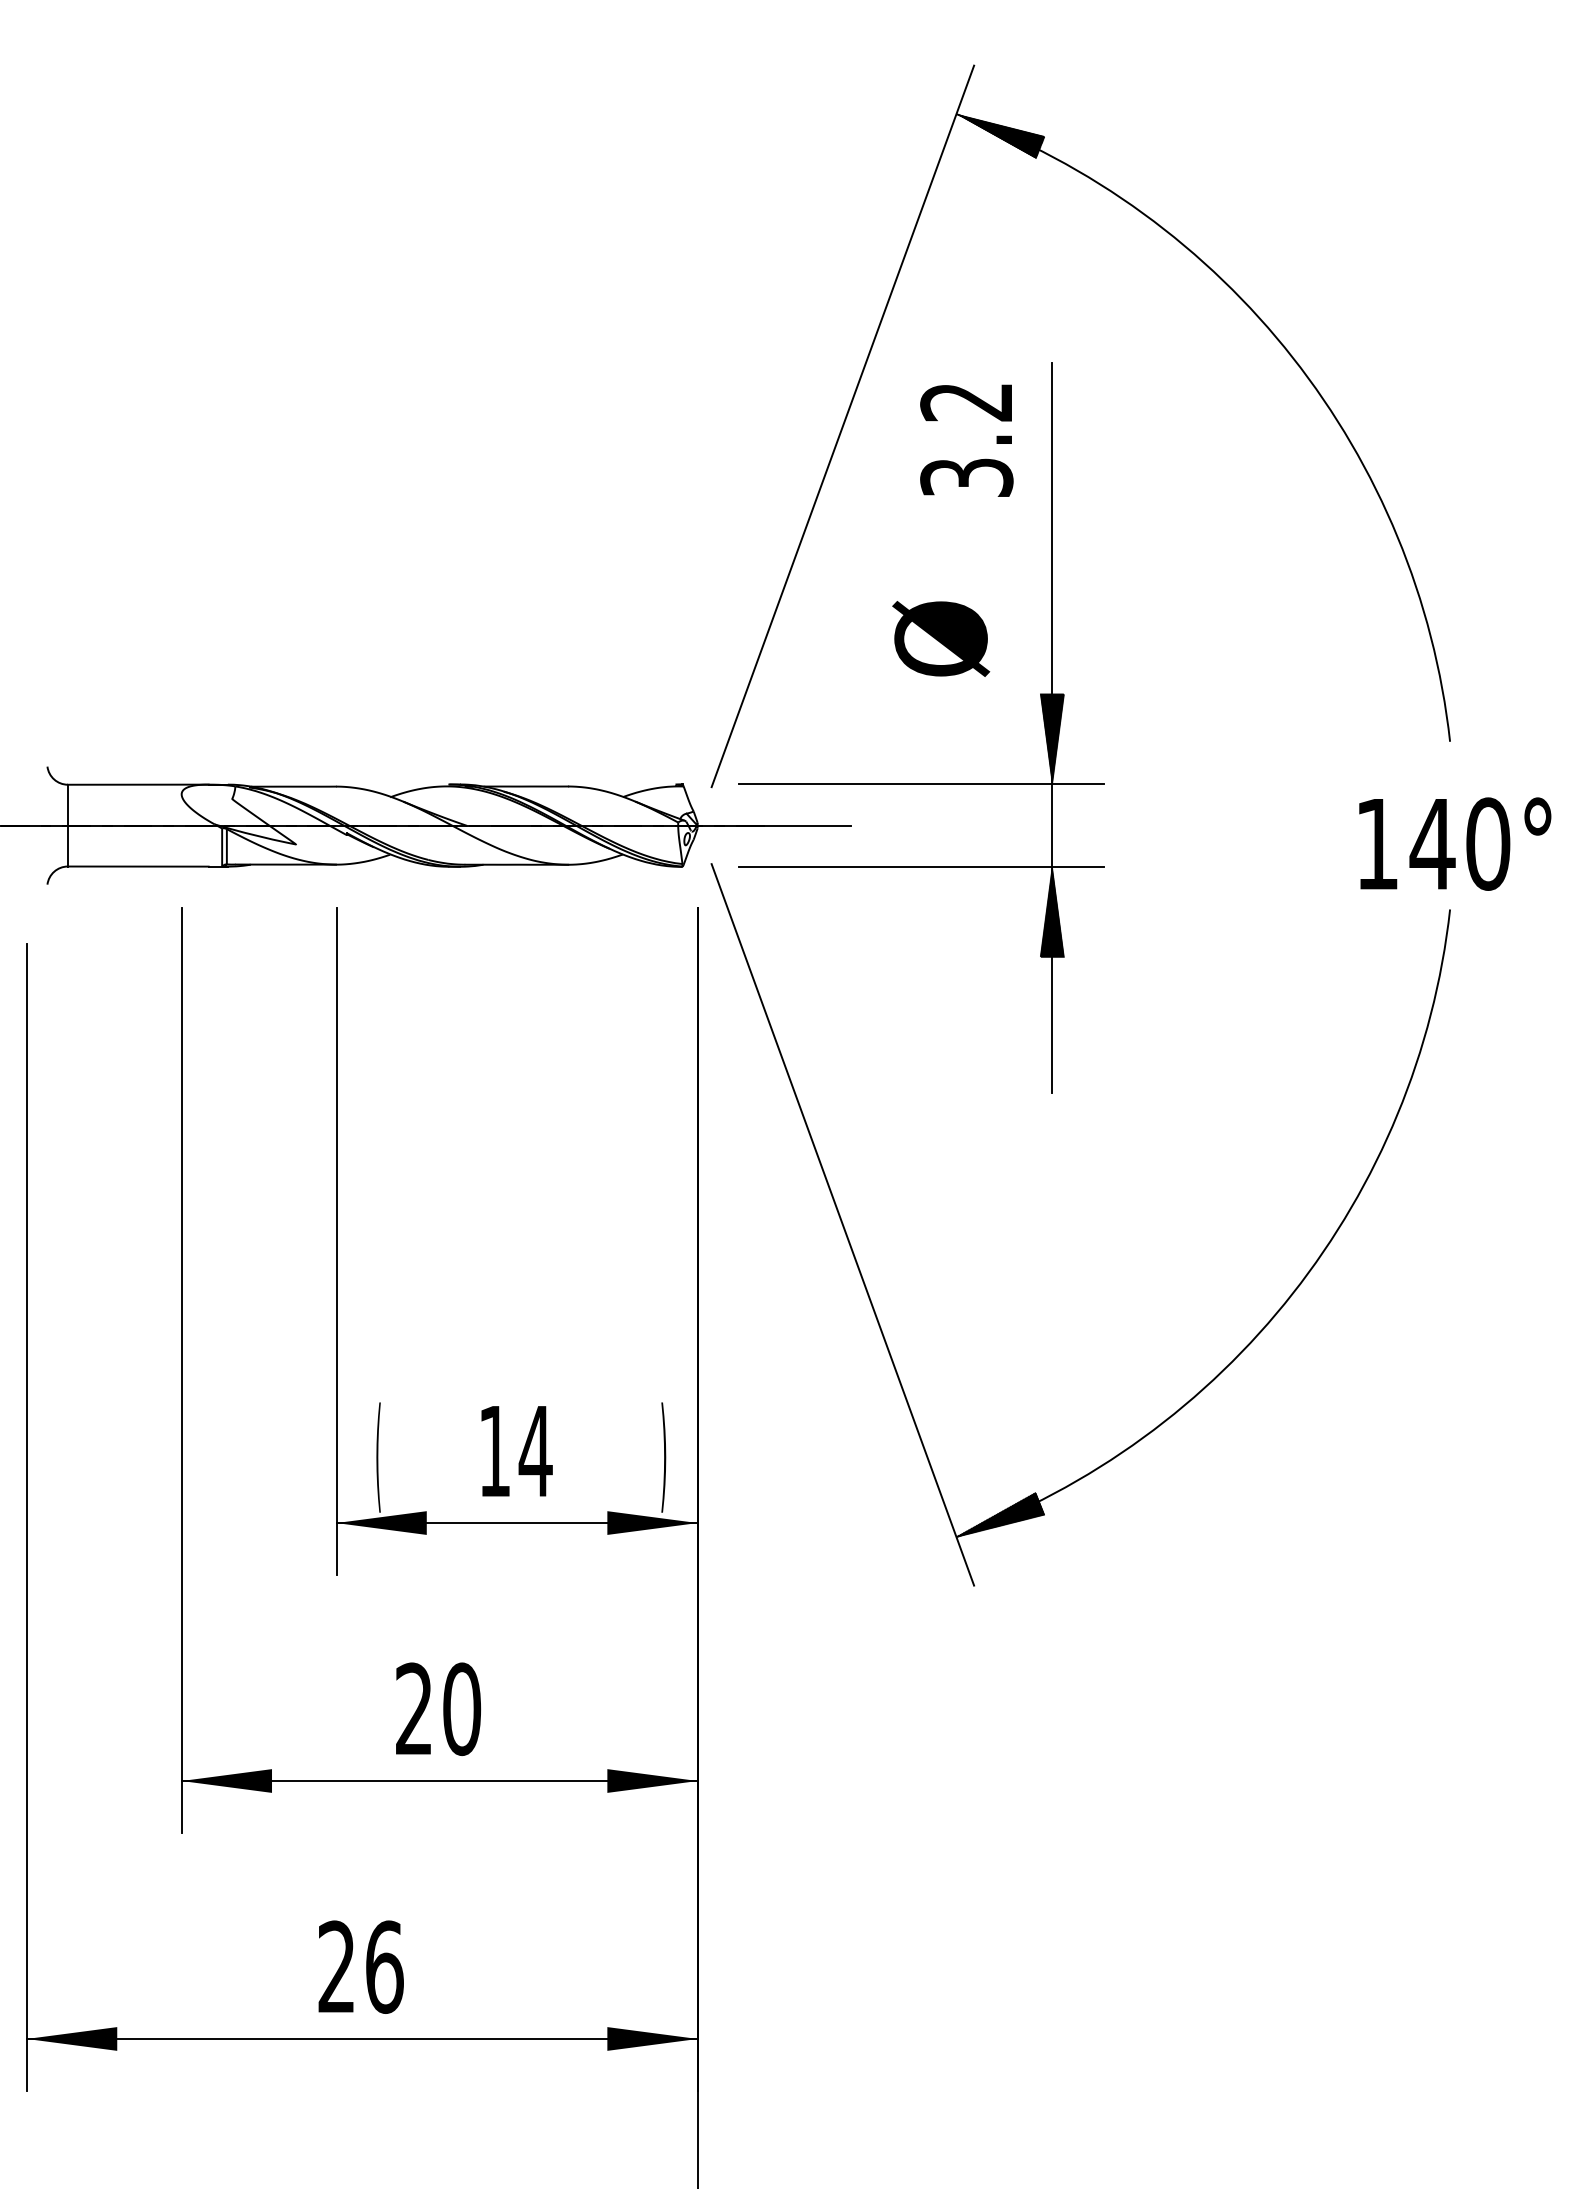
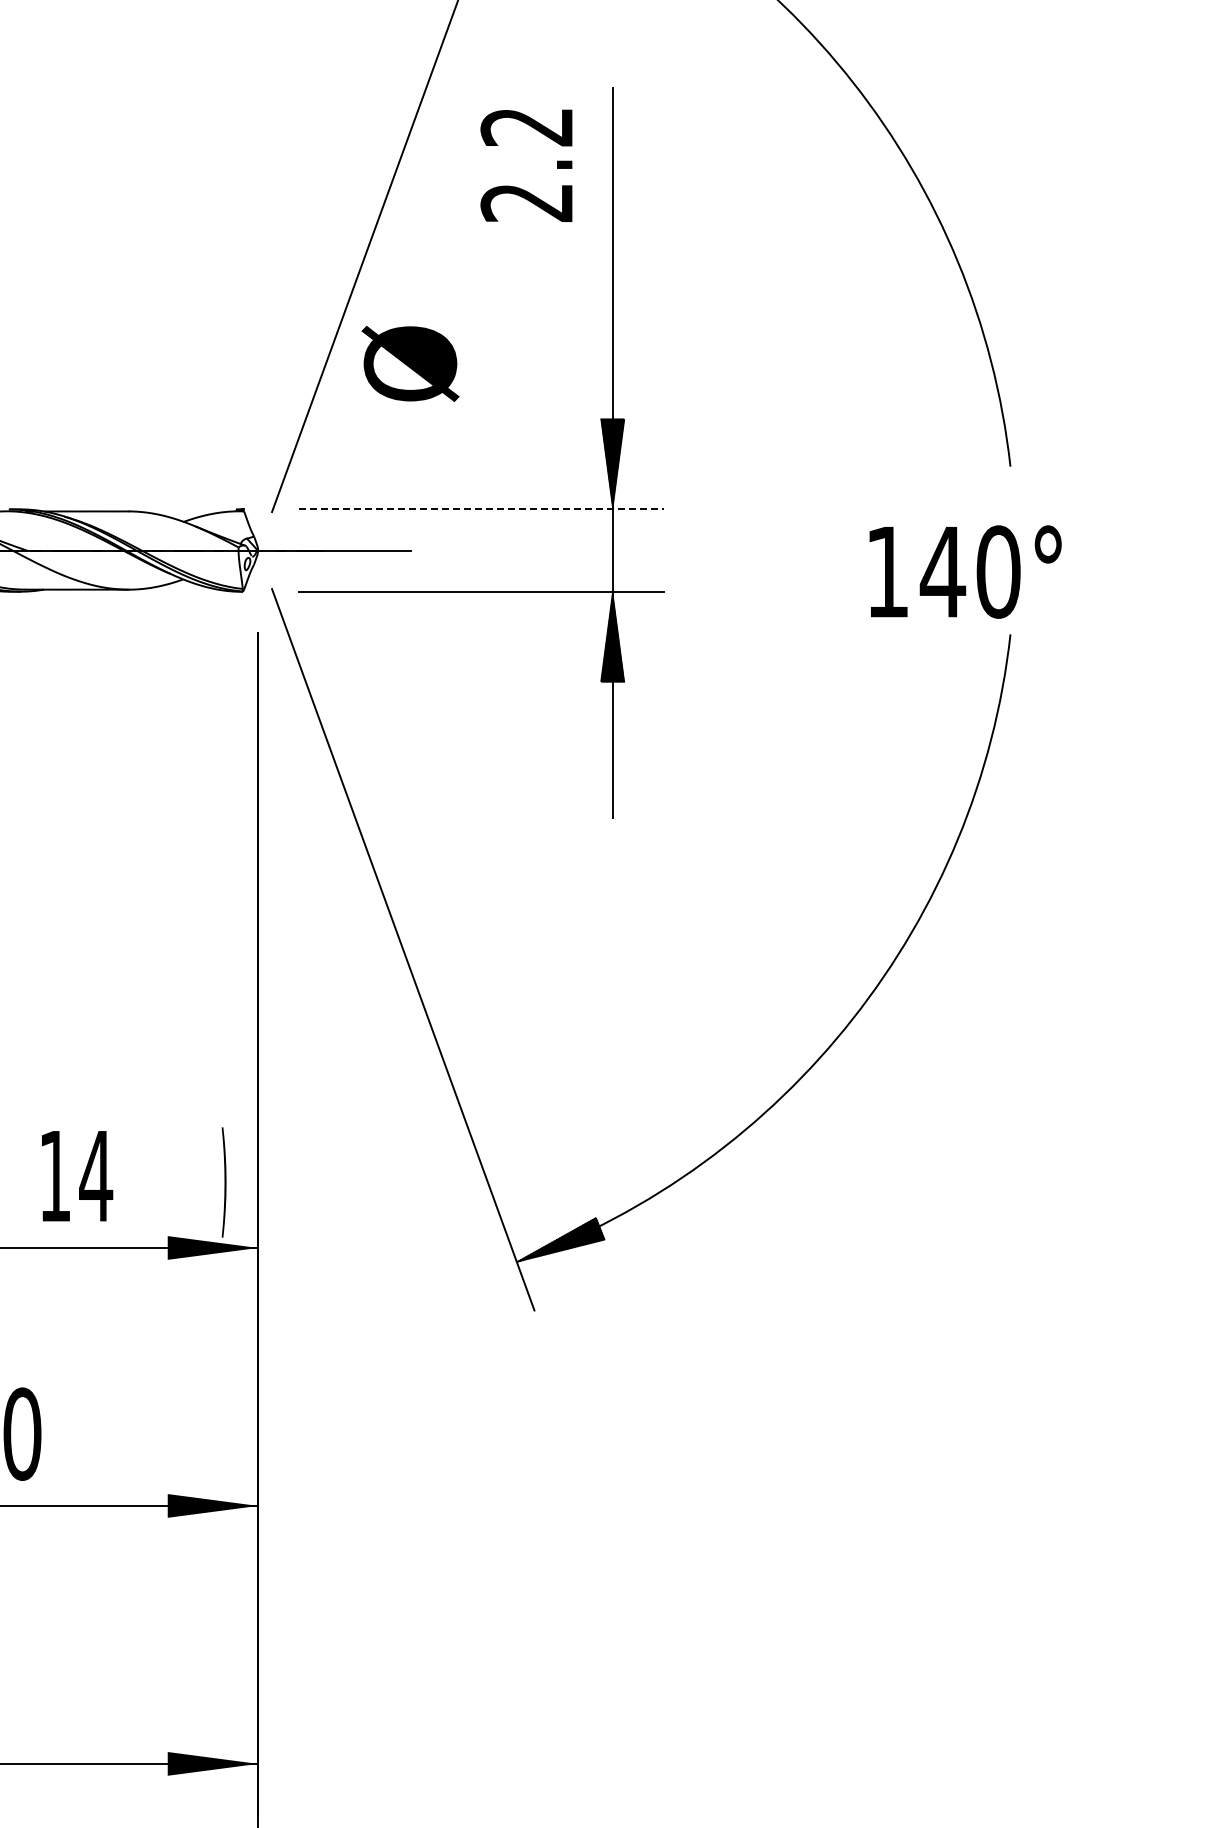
text: (966, 477) -> (526, 202), 3.2 -> 2.2
text: (941, 638) -> (410, 363), moved
line: (921, 784) -> (481, 509), solid -> dashed
text: (1455, 843) -> (965, 571), moved

